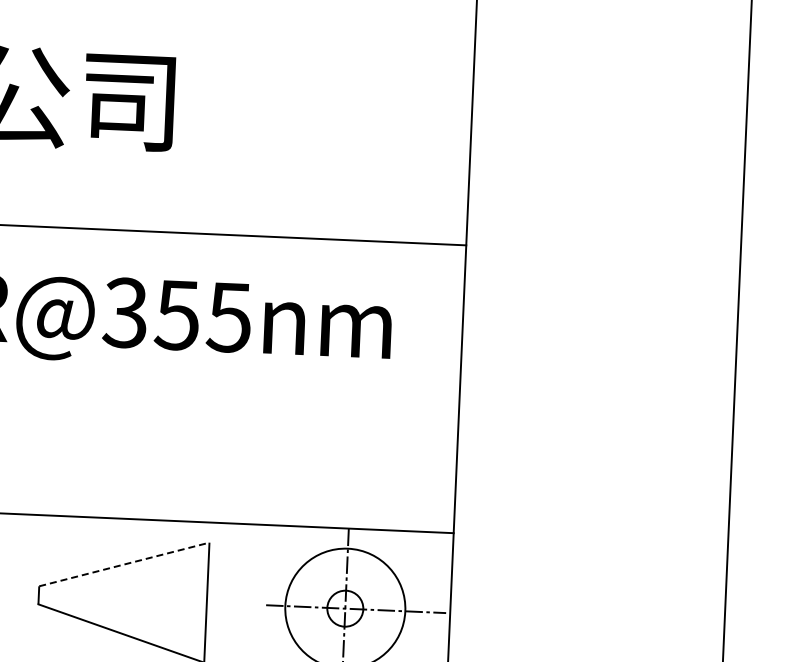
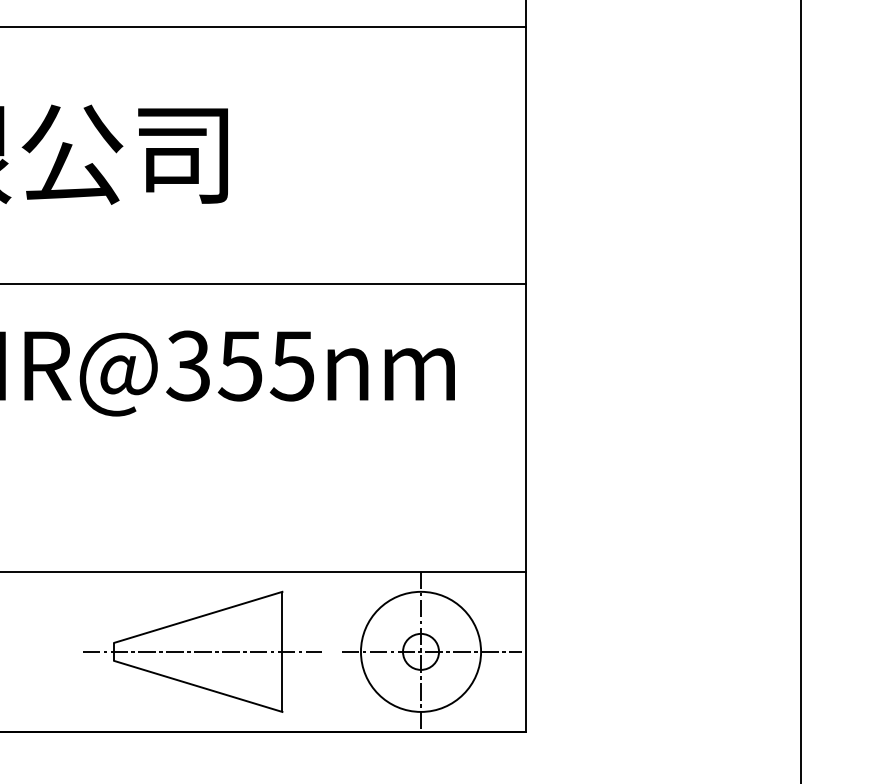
line: (124, 564) -> (198, 617), dashed -> solid
line: (127, 598) -> (202, 651), added

